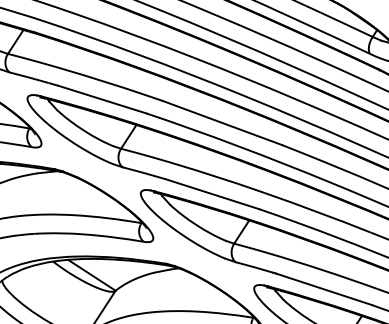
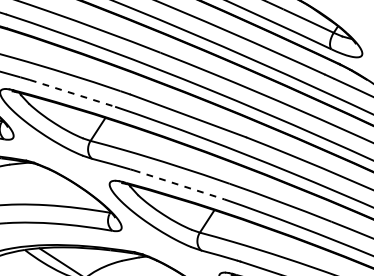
line: (102, 99) -> (72, 93), solid -> dashed
line: (213, 194) -> (179, 185), solid -> dashed

